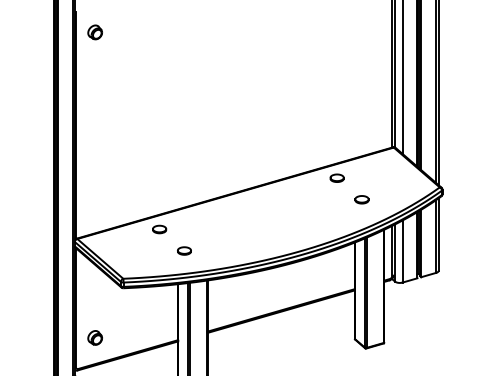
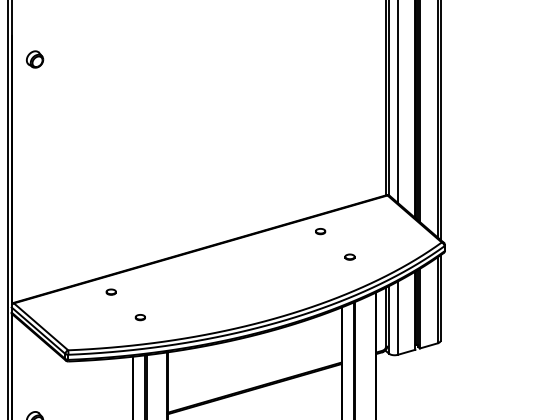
part: (336, 177) -> (319, 230), size x0.6
part: (361, 199) -> (349, 256), size x0.6
part: (159, 229) -> (110, 292), size x0.6
part: (184, 250) -> (140, 316), size x0.6

